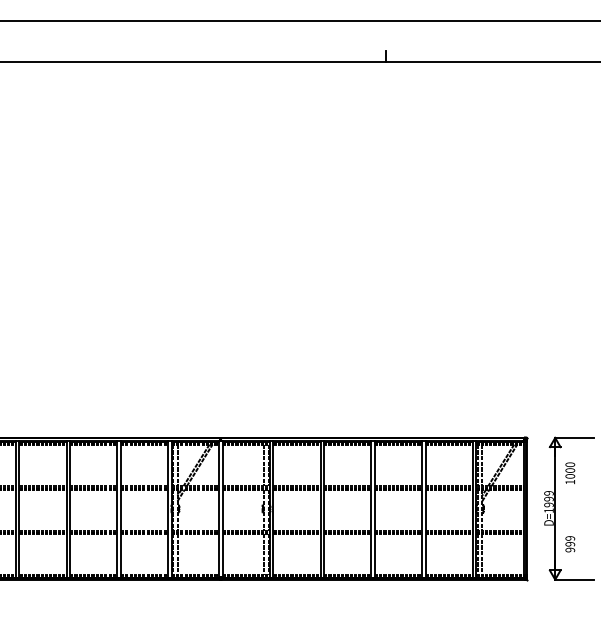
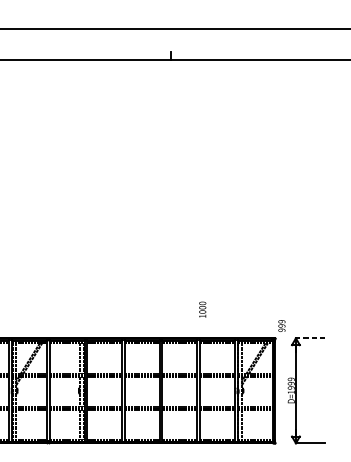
line: (574, 437) -> (310, 338), solid -> dashed
text: (570, 473) -> (202, 309), moved
text: (570, 544) -> (282, 326), moved

